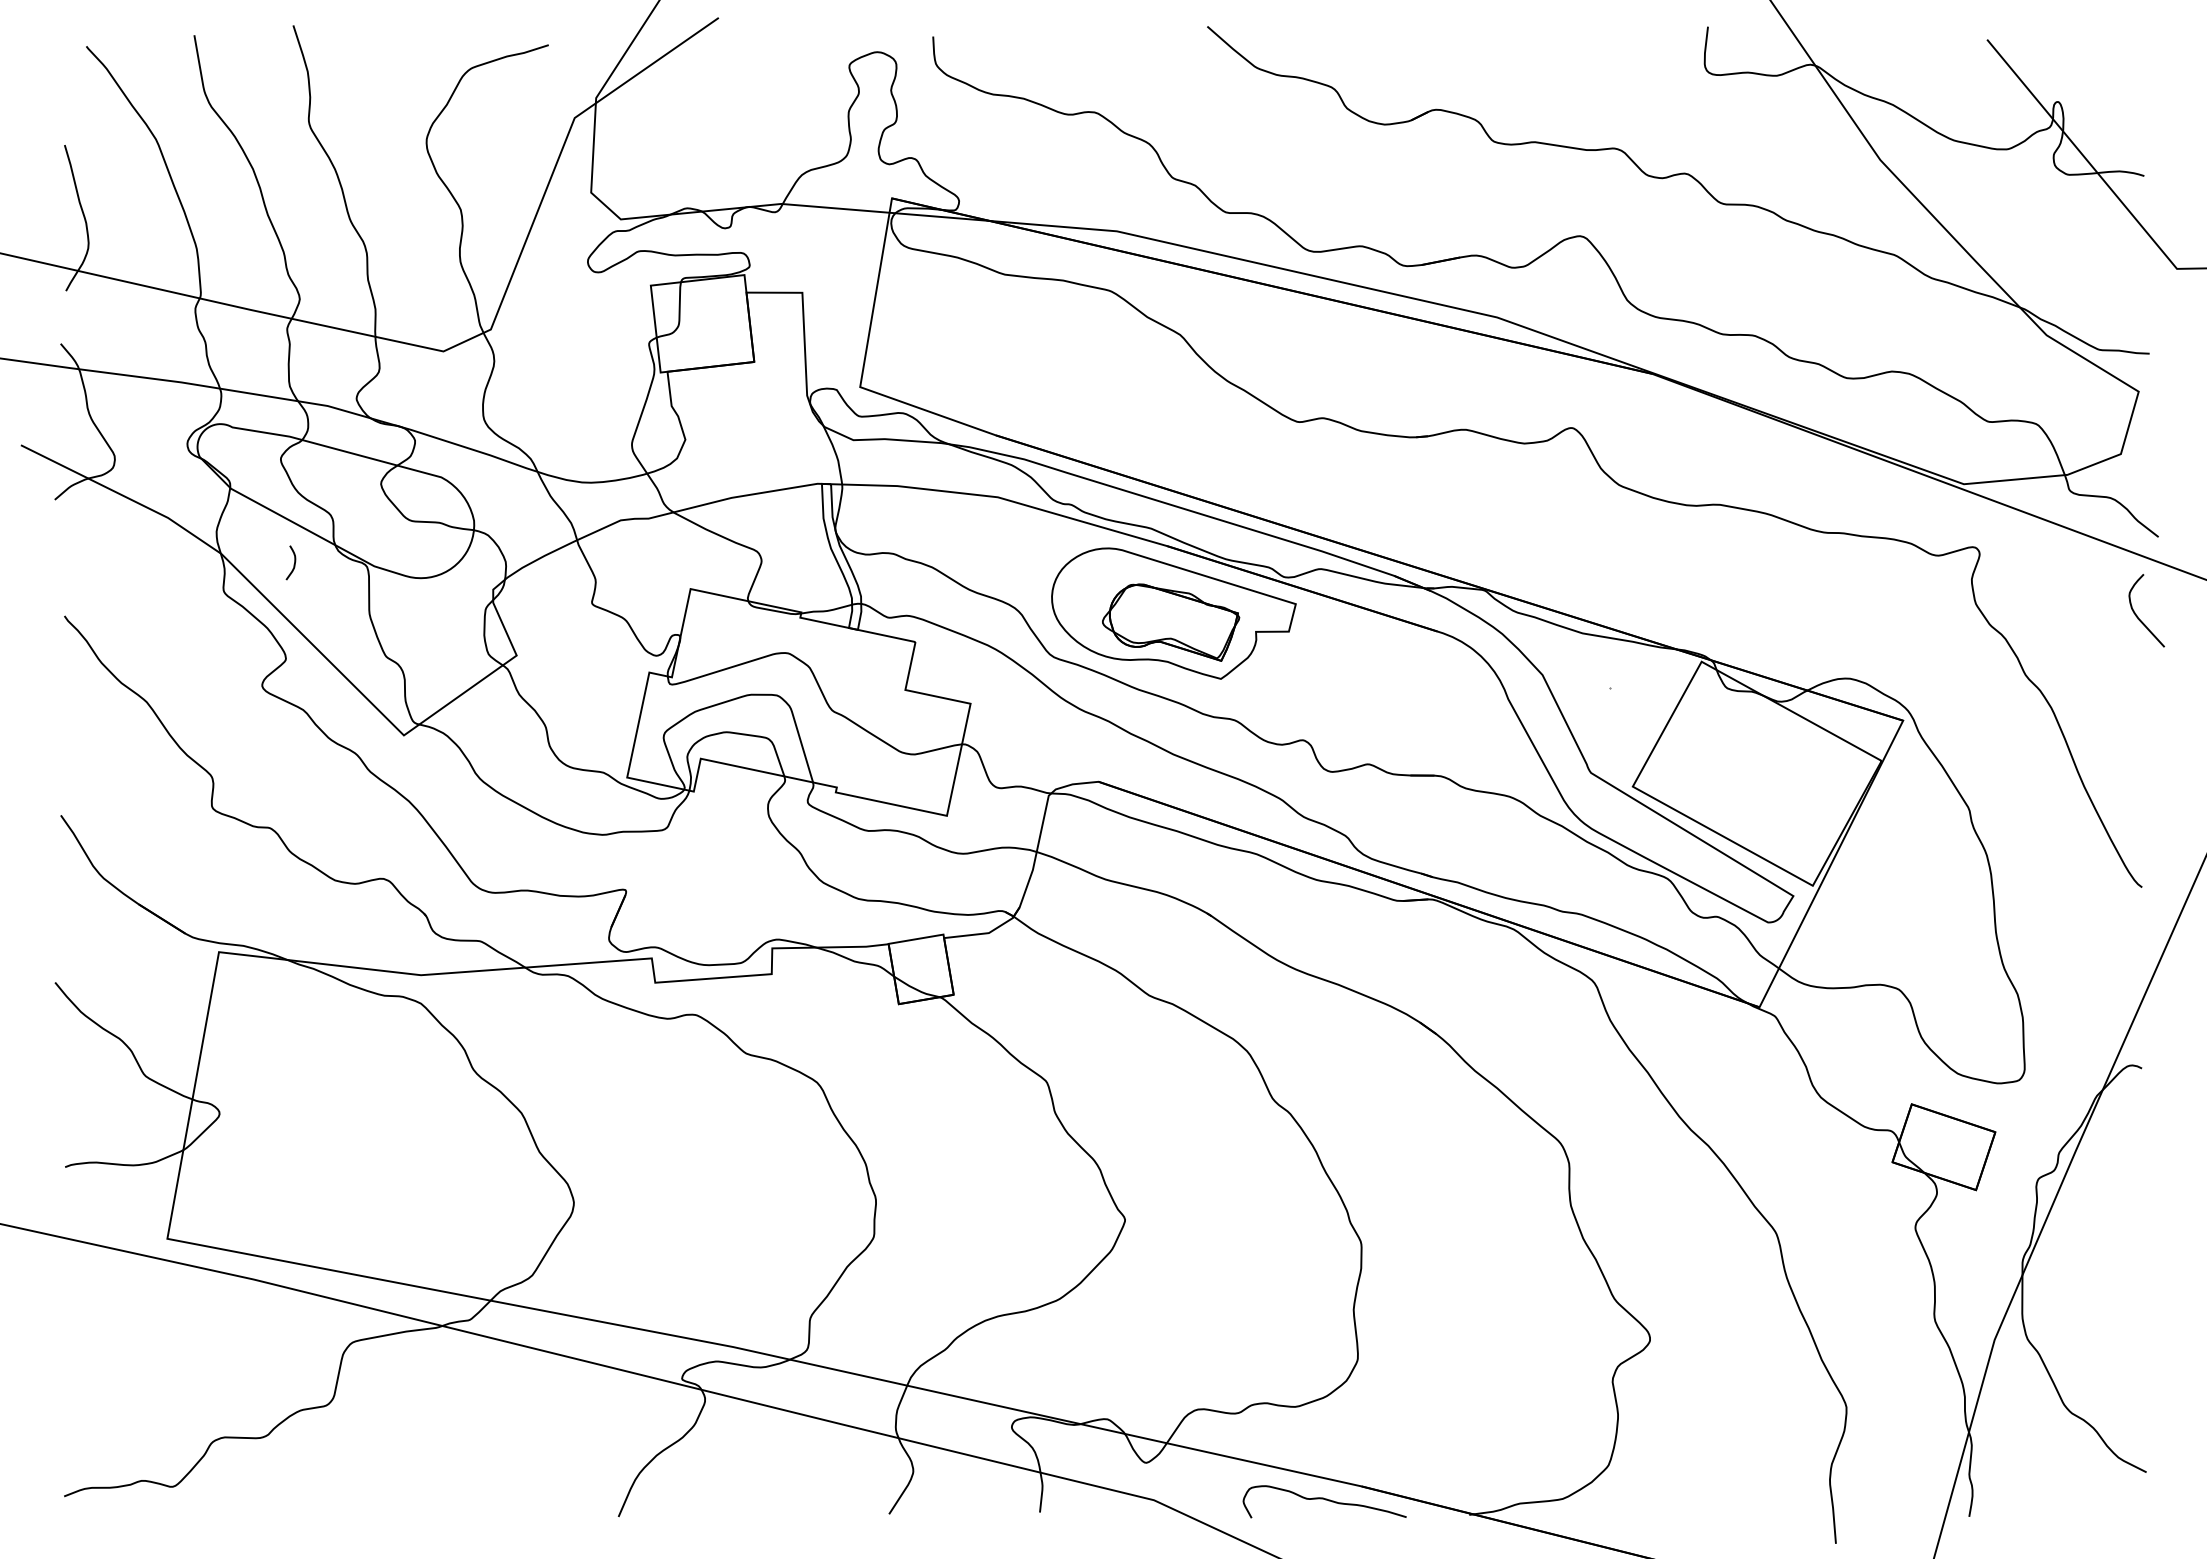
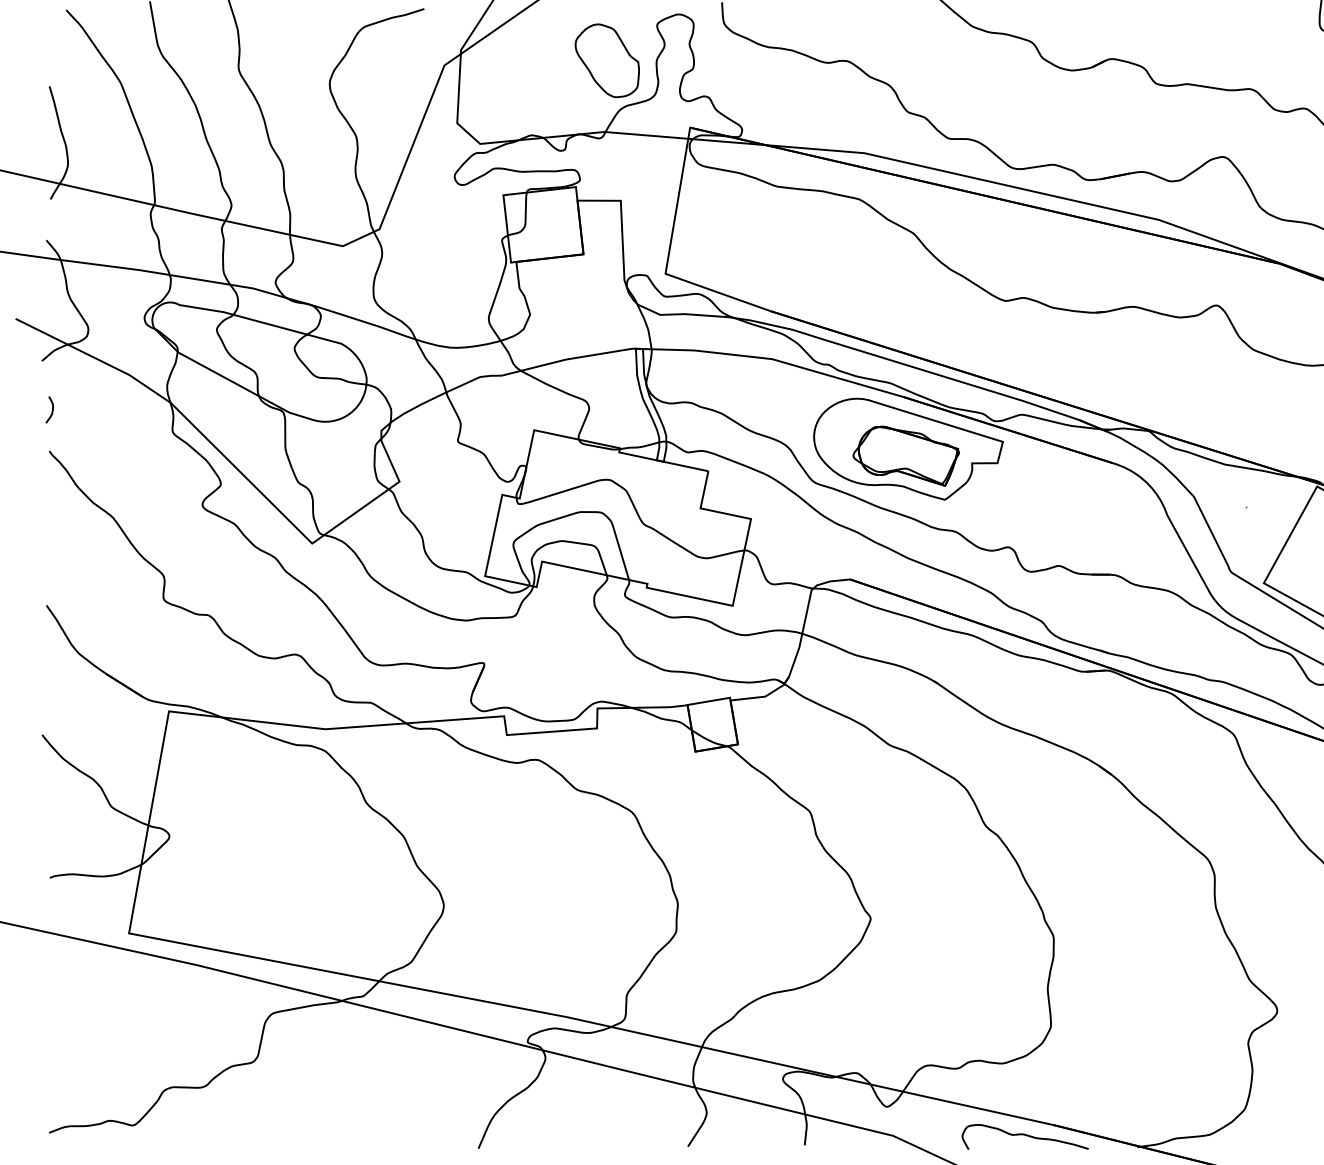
part: (784, 111) -> (606, 60), added
curve: (293, 564) -> (51, 411), moved

